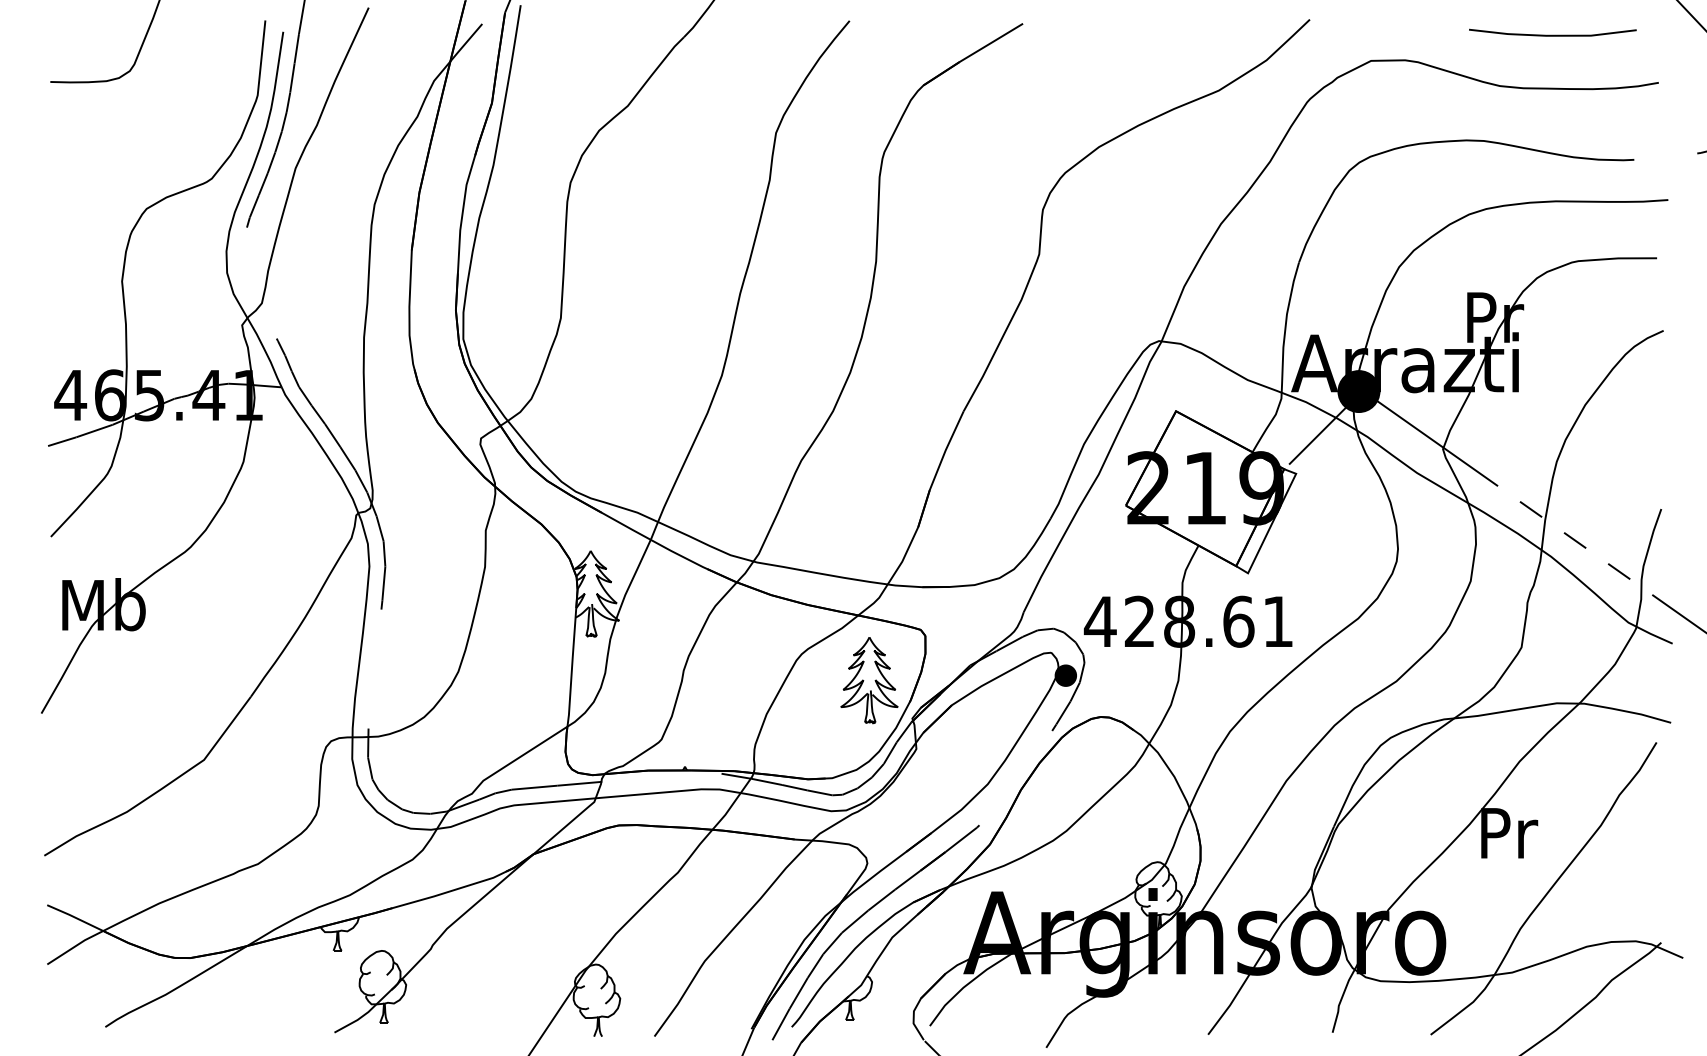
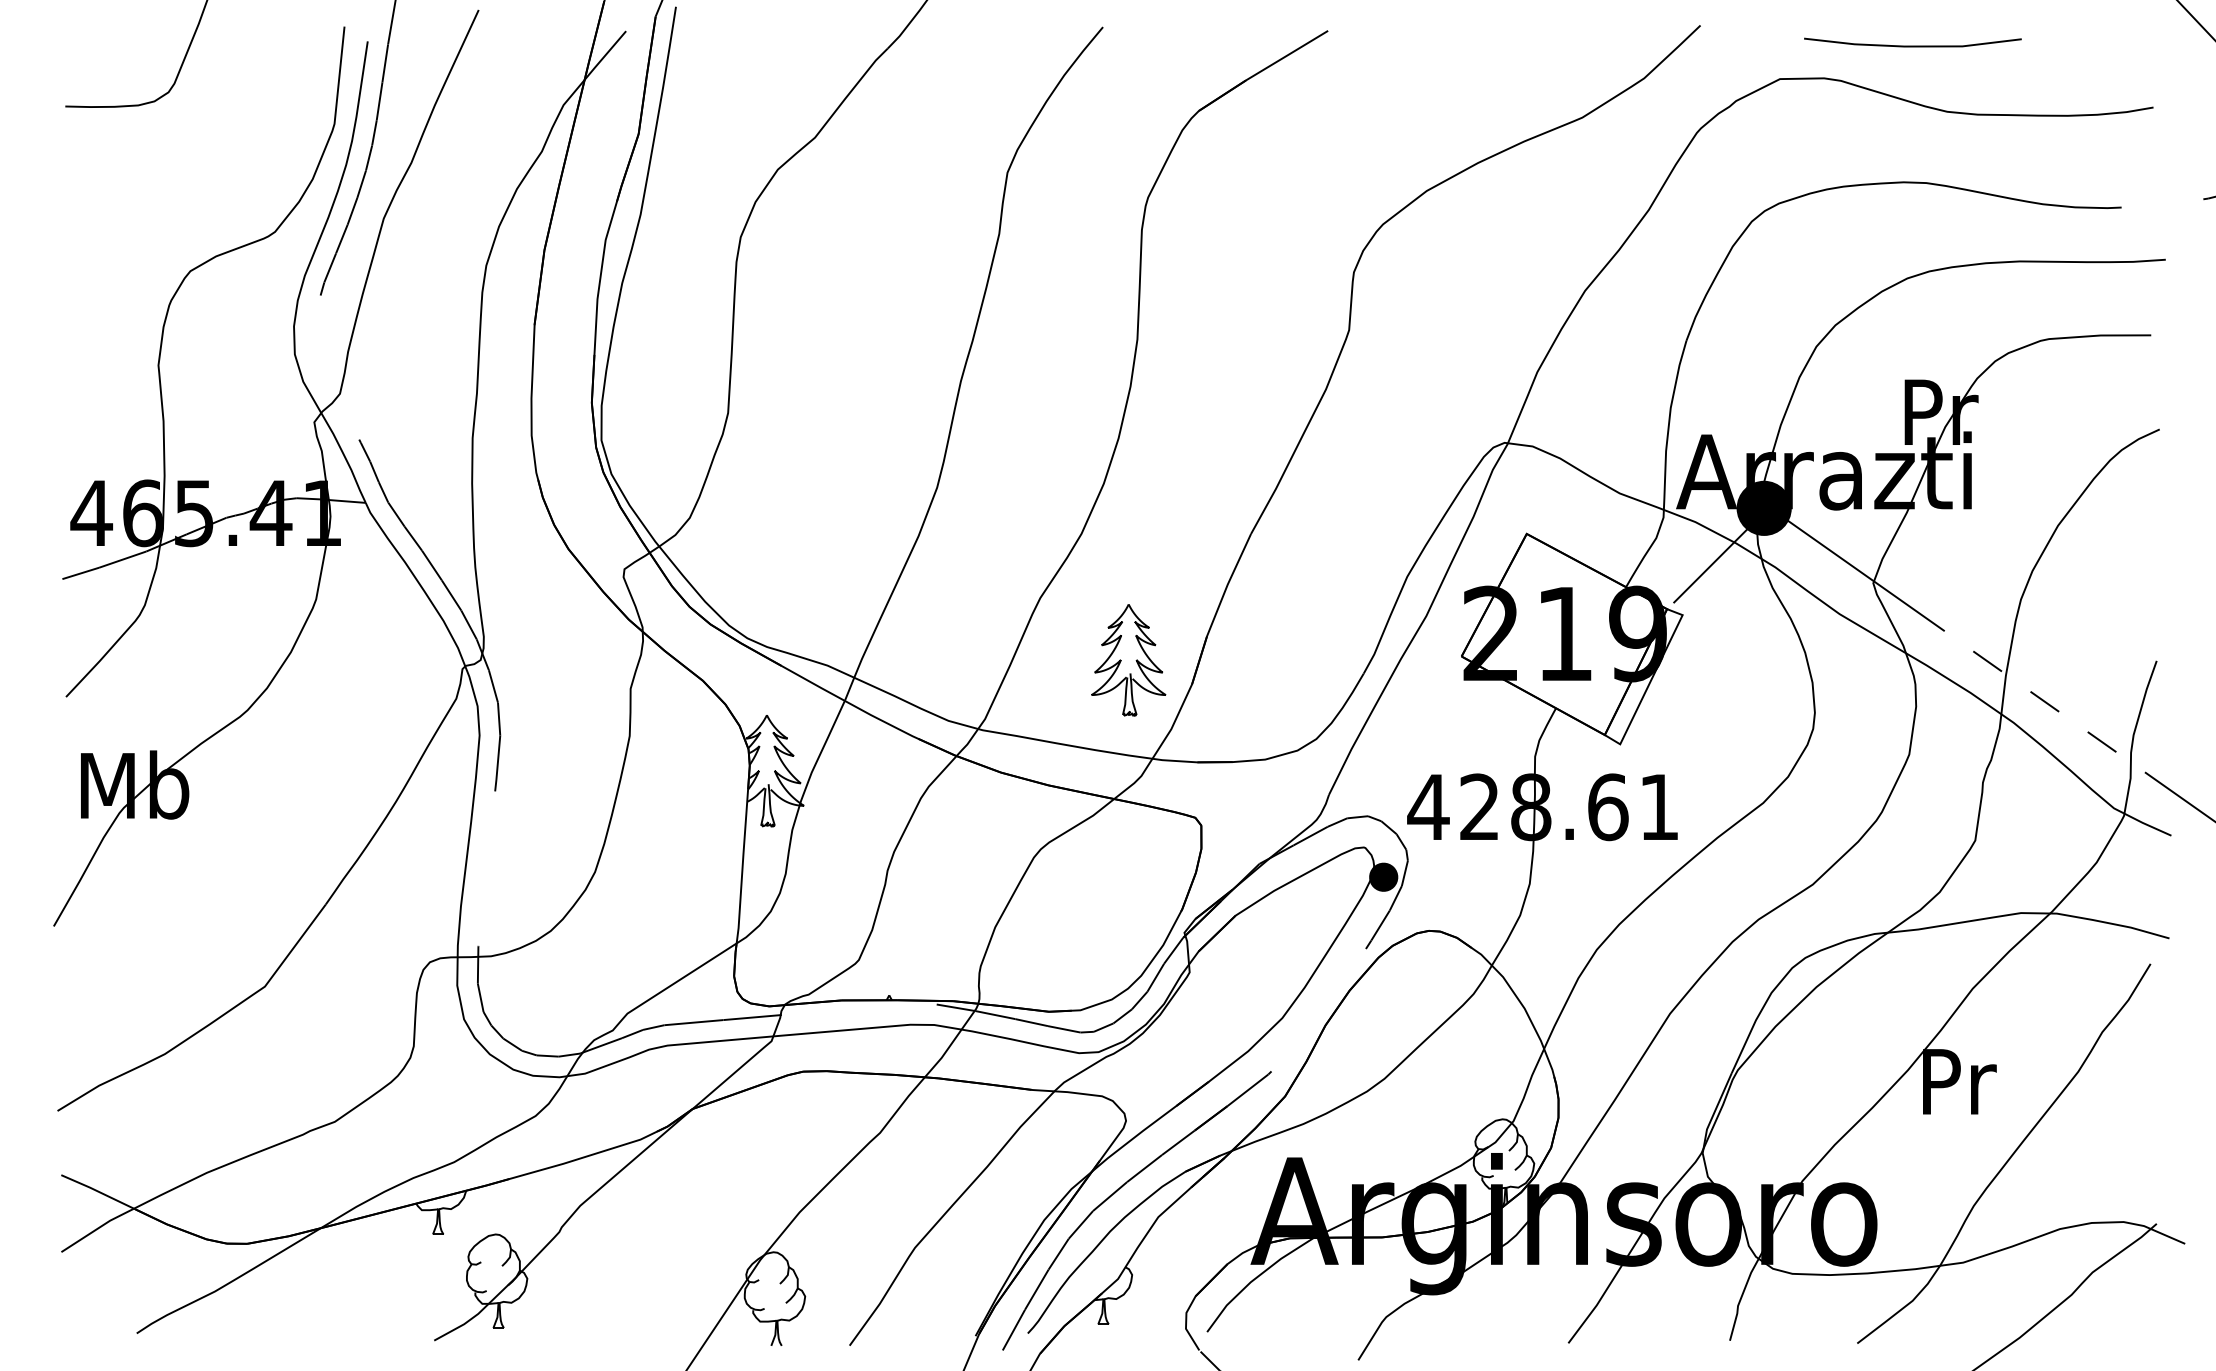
line: (1552, 35) -> (1912, 45), moved
part: (869, 680) -> (1128, 660), moved

